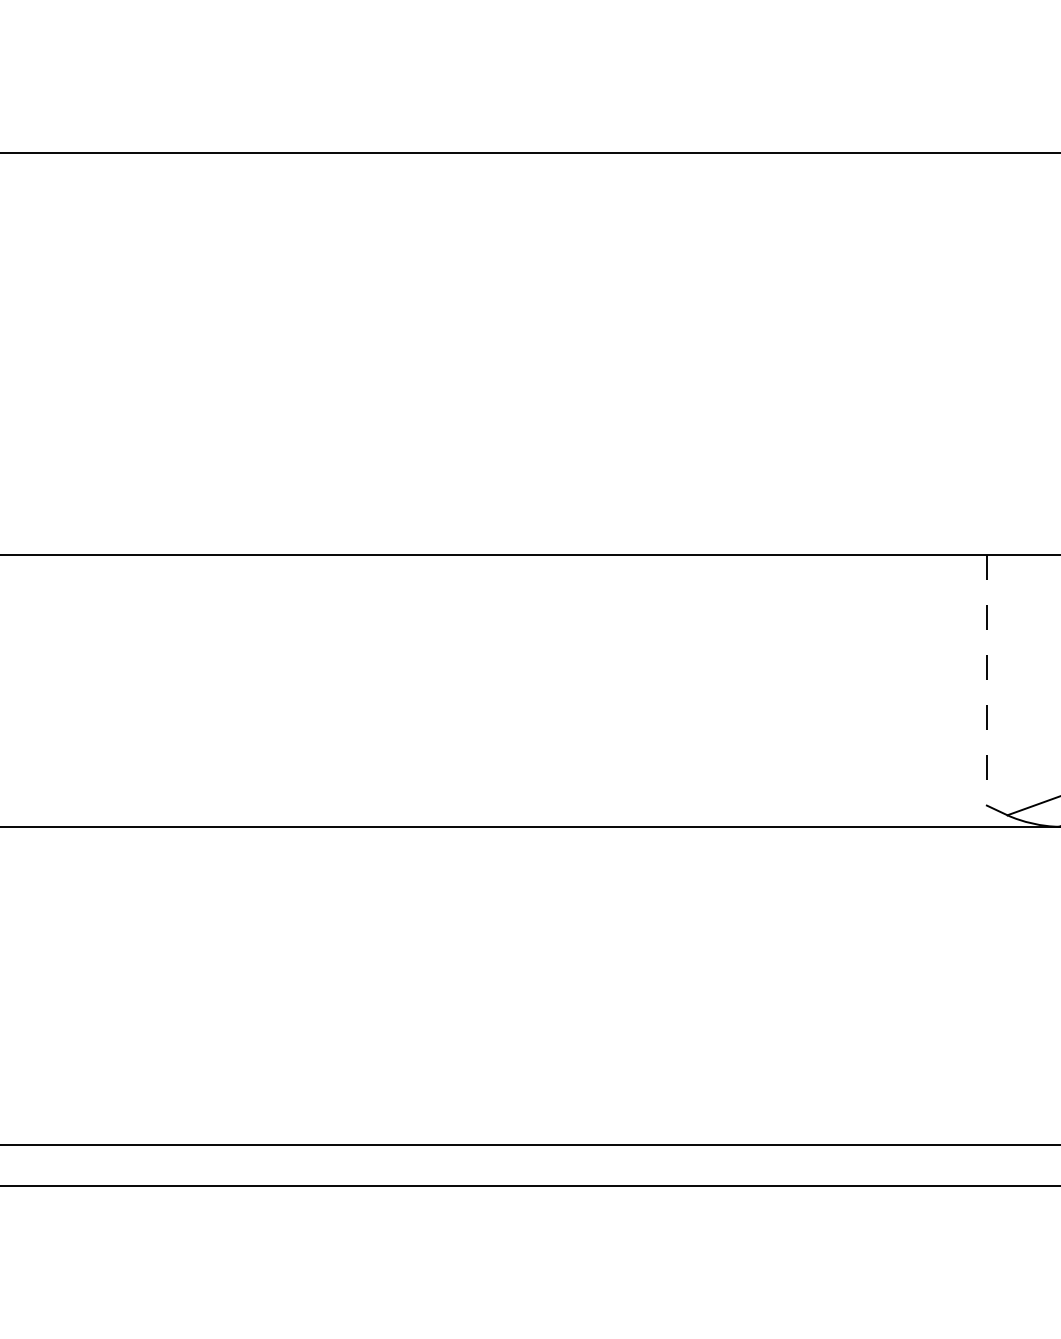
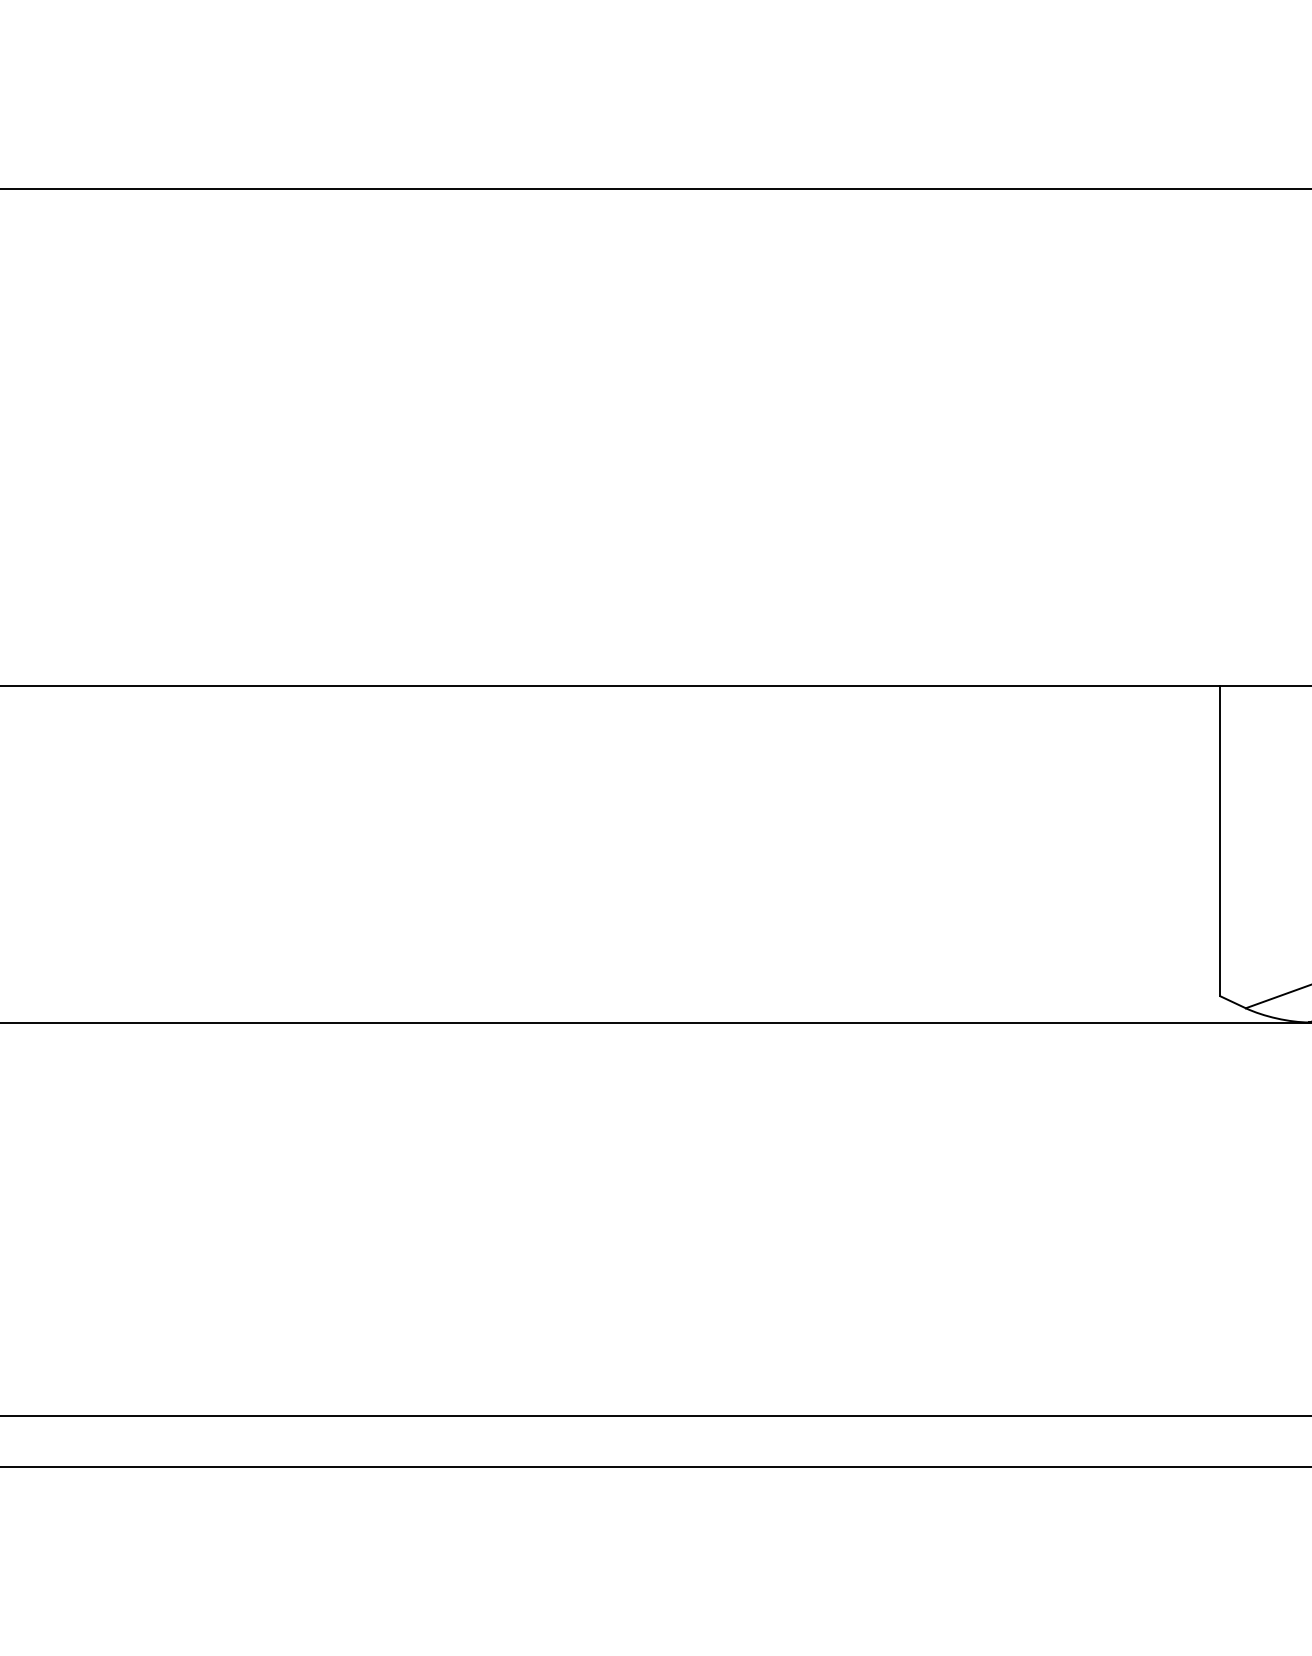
line: (987, 680) -> (1220, 841), dashed -> solid

